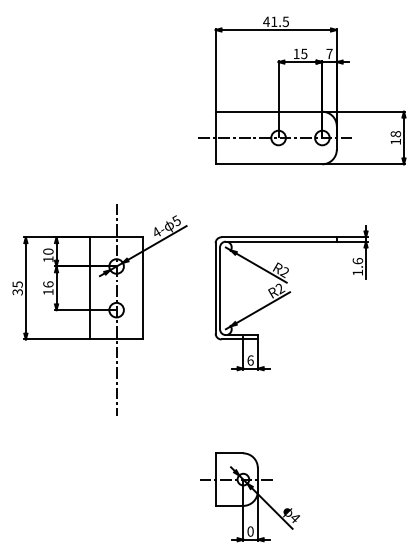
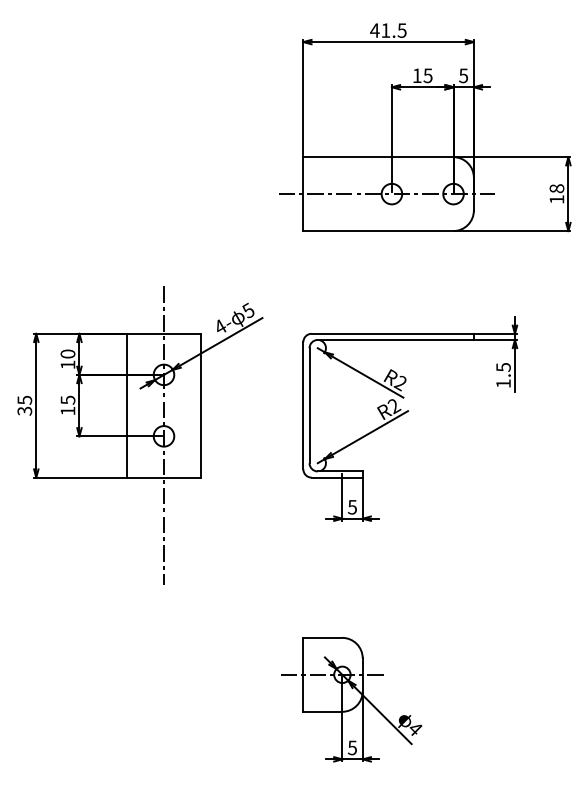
text: (329, 54) -> (463, 76), 7 -> 5
text: (357, 261) -> (502, 367), 1.6 -> 1.5
text: (48, 284) -> (68, 400), 16 -> 15
text: (250, 360) -> (352, 507), 6 -> 5
text: (250, 531) -> (352, 747), 0 -> 5

